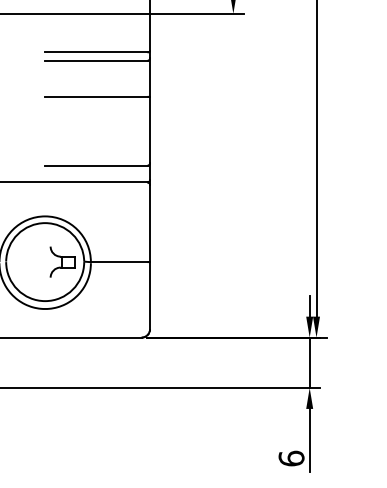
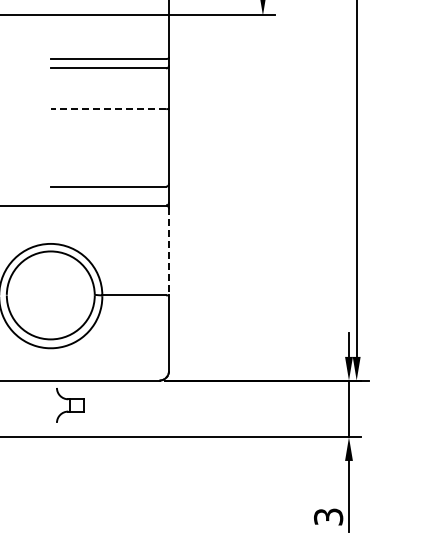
line: (96, 97) -> (108, 109), solid -> dashed
line: (150, 224) -> (169, 252), solid -> dashed
part: (62, 262) -> (70, 405), moved
text: (291, 458) -> (328, 516), 6 -> 3

